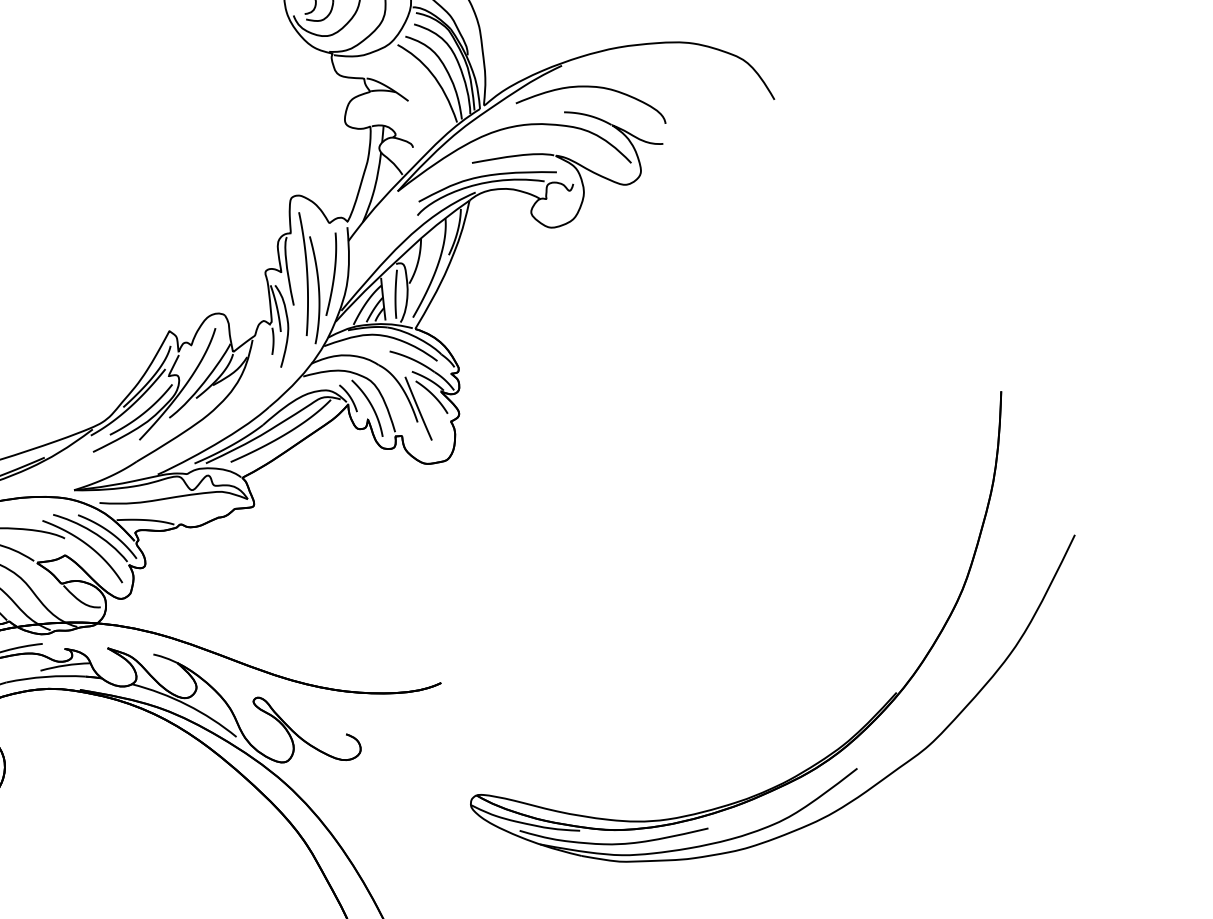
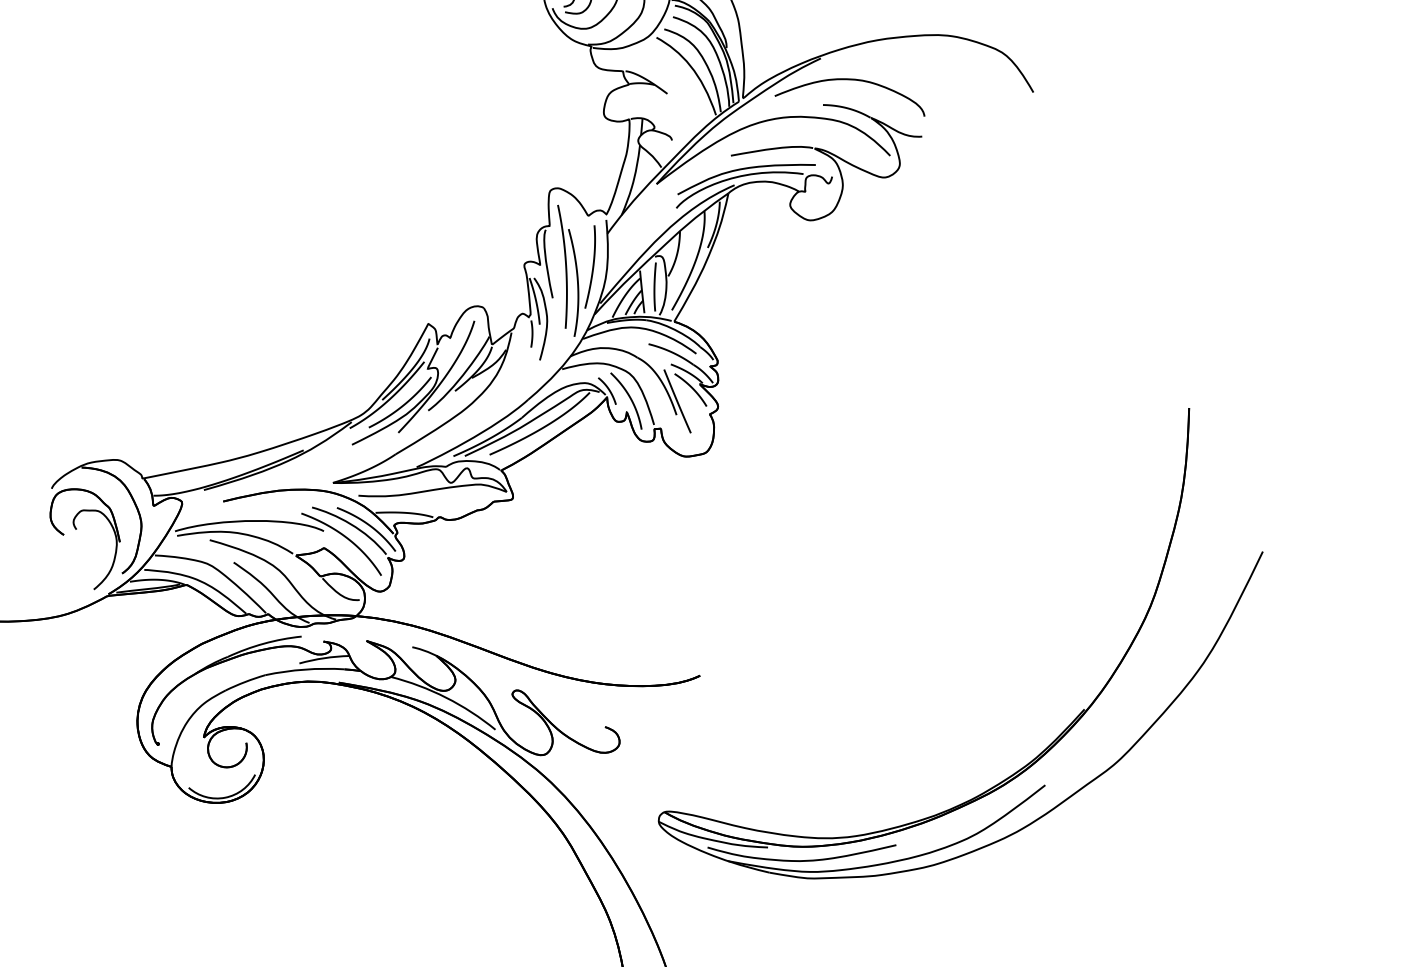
part: (867, 721) -> (1055, 738), moved

